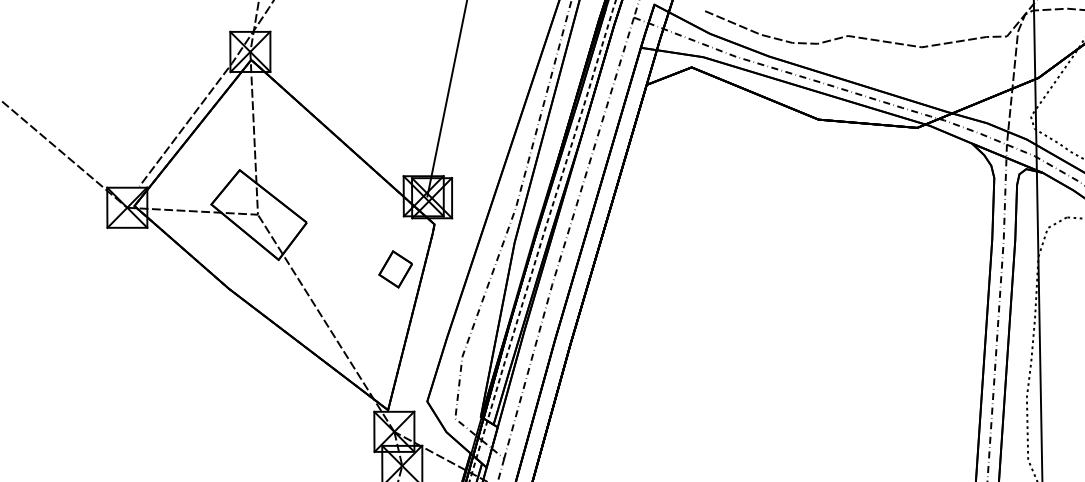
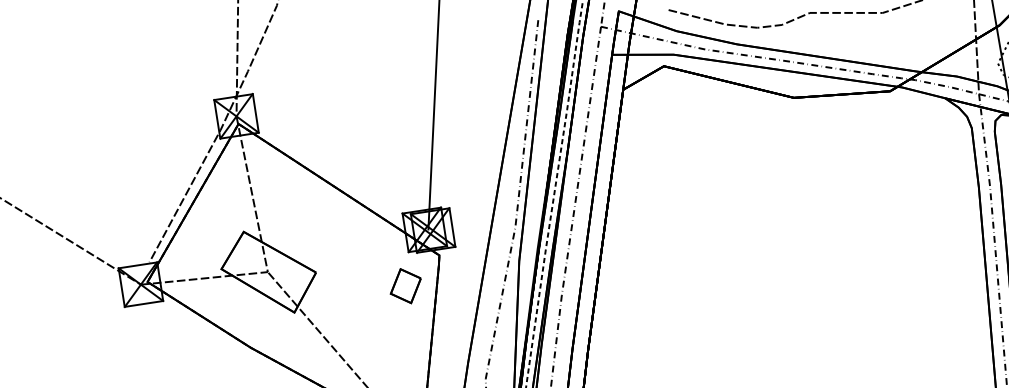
part: (395, 269) -> (405, 286), moved

